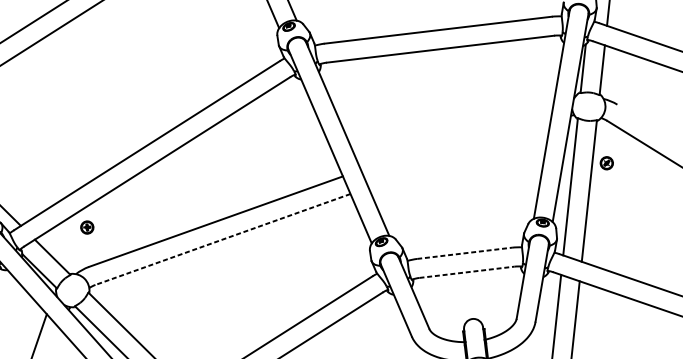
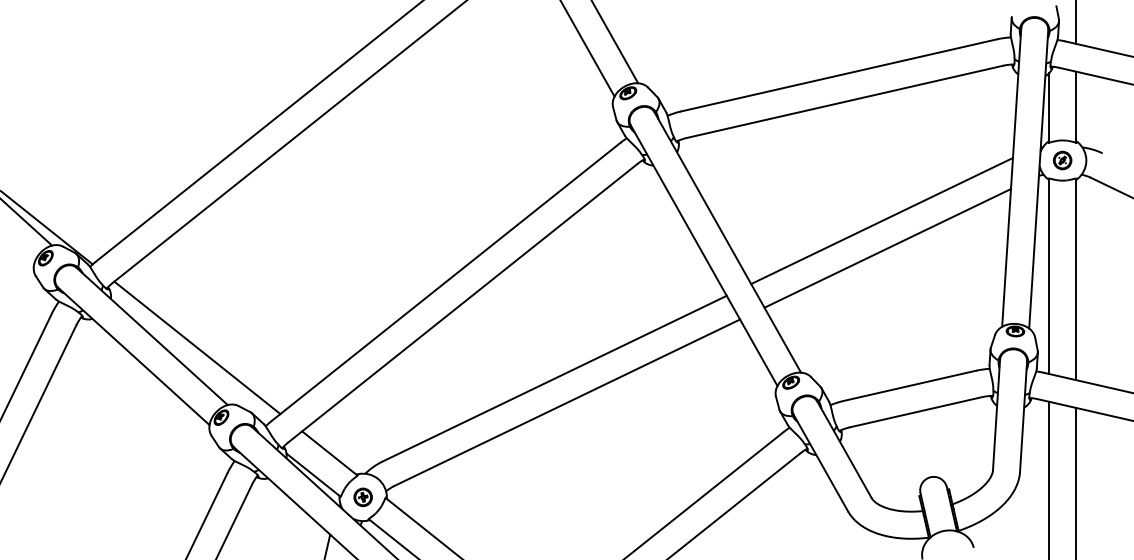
line: (457, 135) -> (881, 221), added
line: (459, 155) -> (887, 248), added
part: (606, 163) -> (1062, 160), moved
part: (86, 227) -> (362, 497), moved
line: (223, 239) -> (567, 402), dashed -> solid
line: (464, 253) -> (909, 385), dashed -> solid
line: (466, 272) -> (915, 412), dashed -> solid

